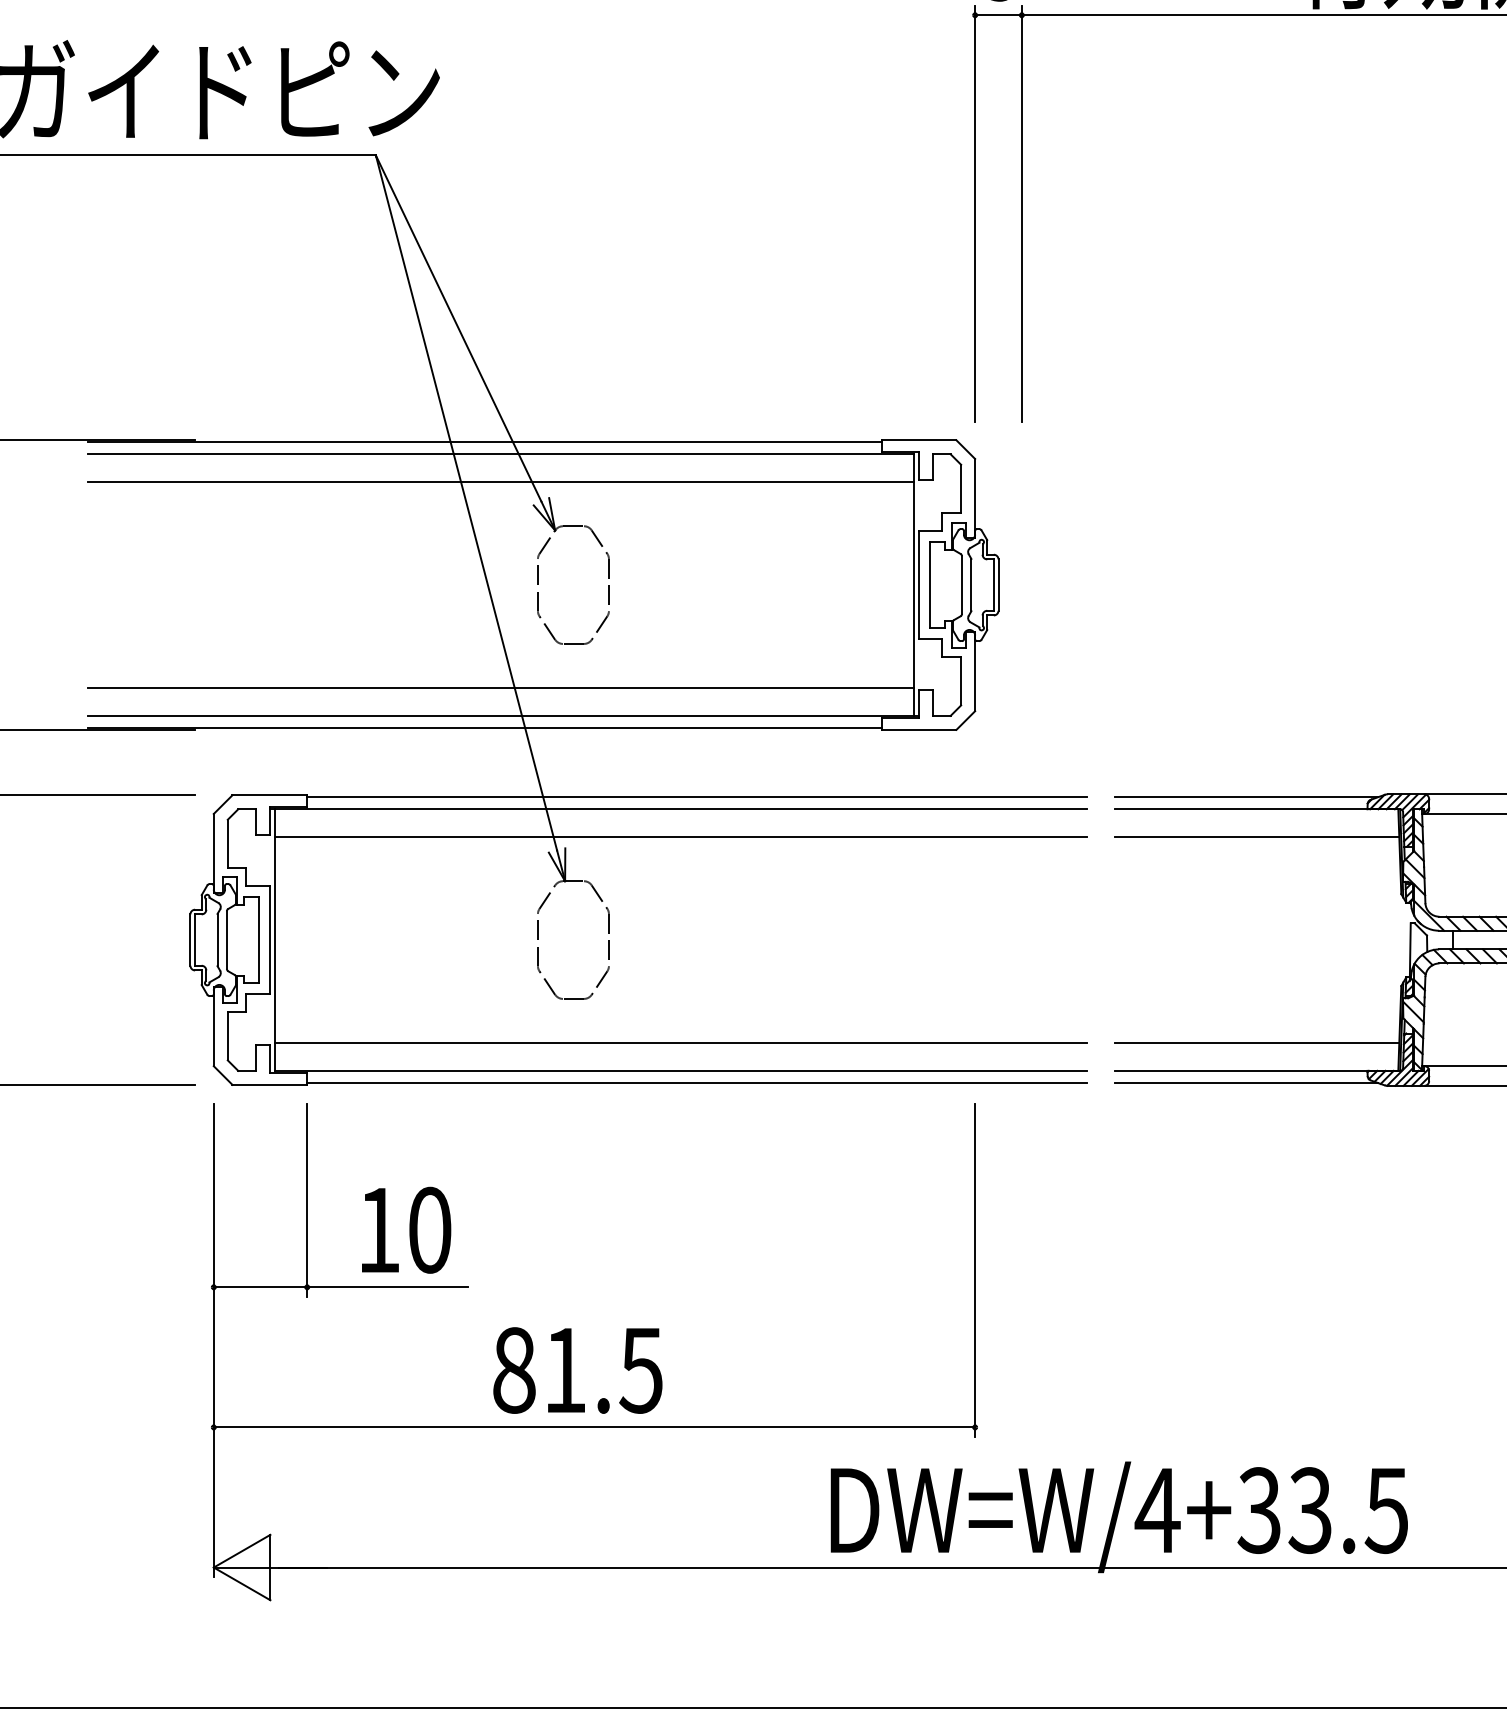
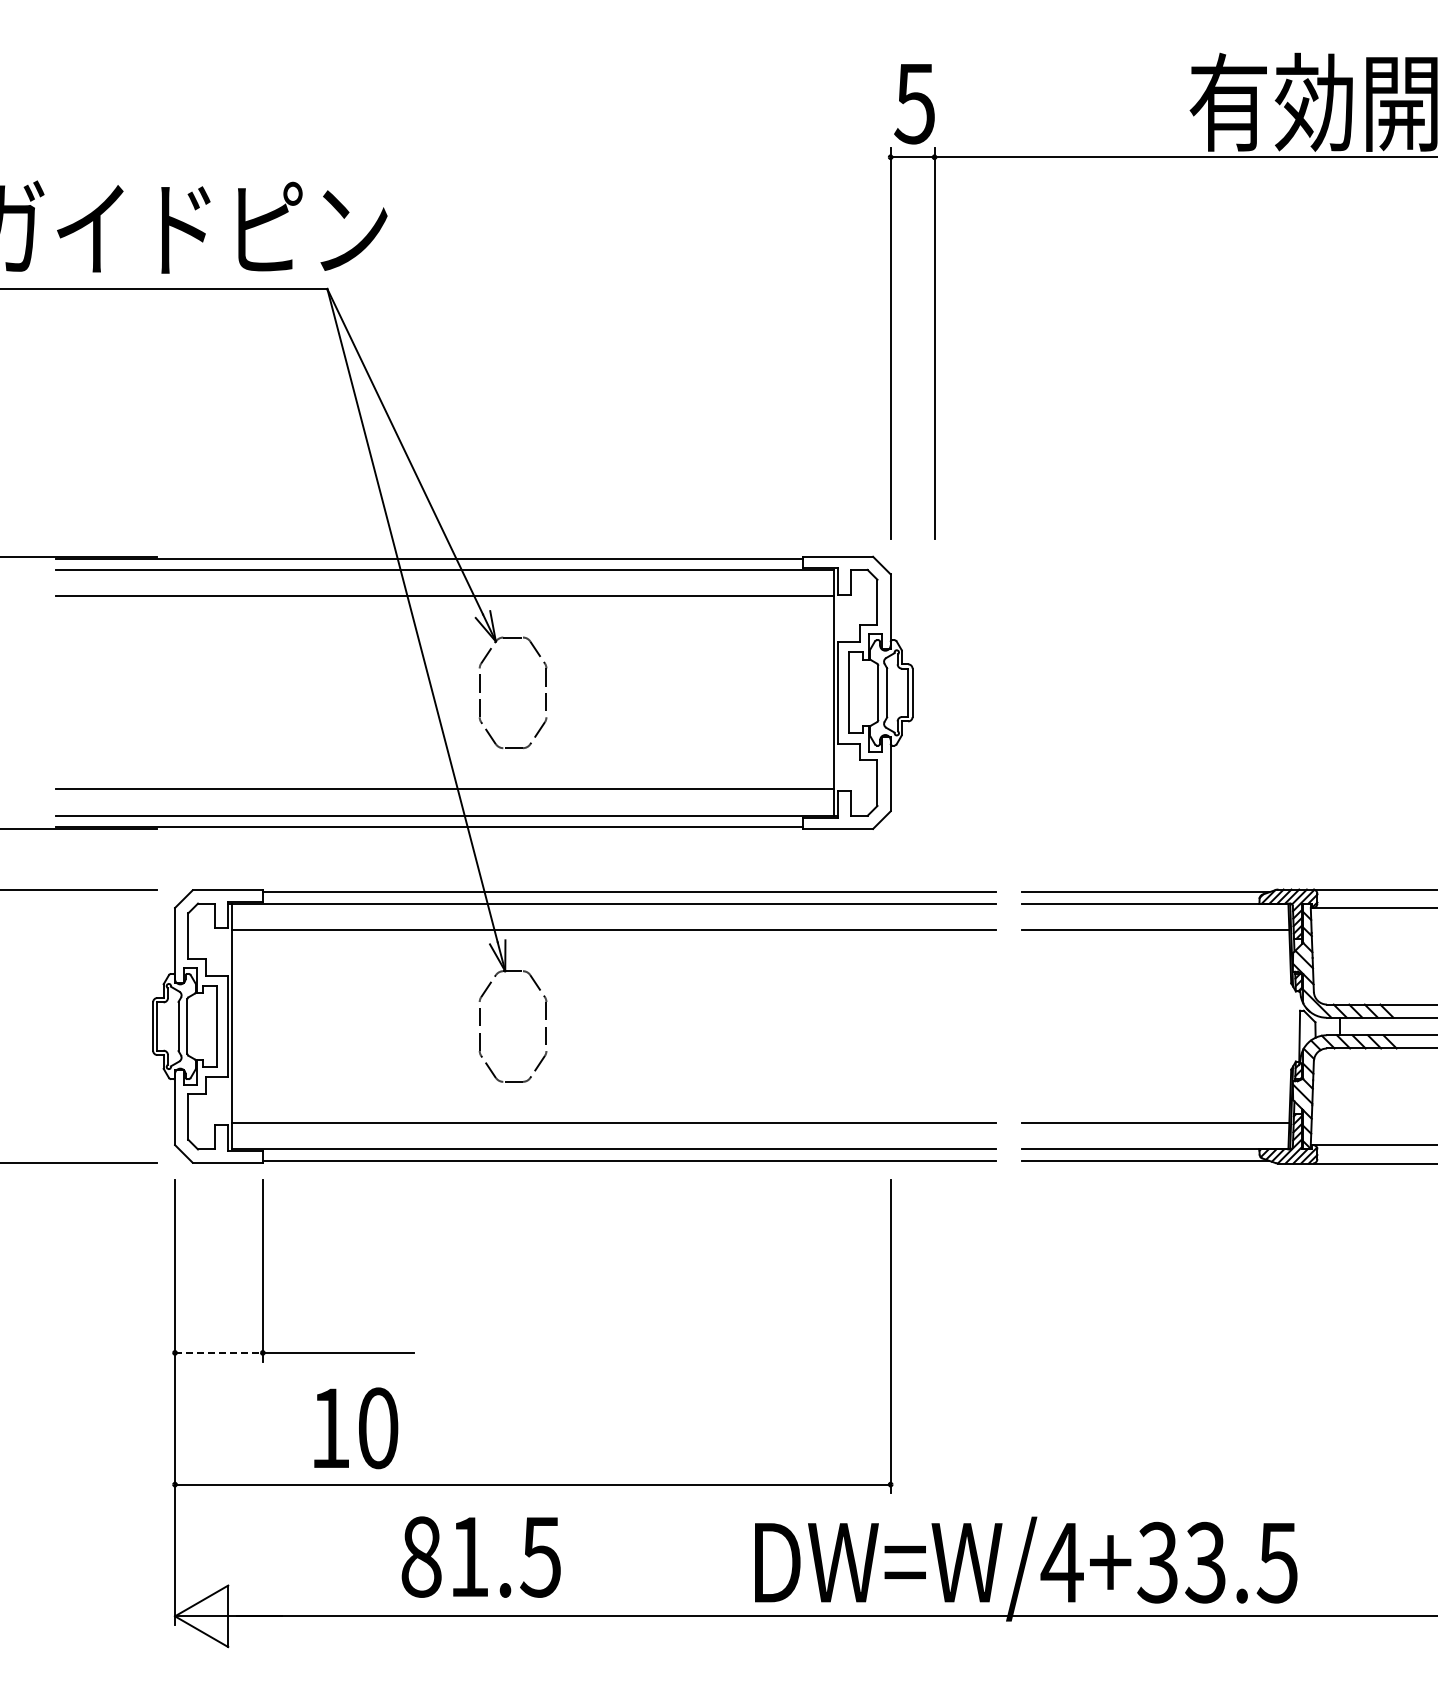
text: (406, 1230) -> (356, 1428), moved
line: (260, 1286) -> (218, 1352), solid -> dashed
text: (577, 1369) -> (480, 1556), moved

